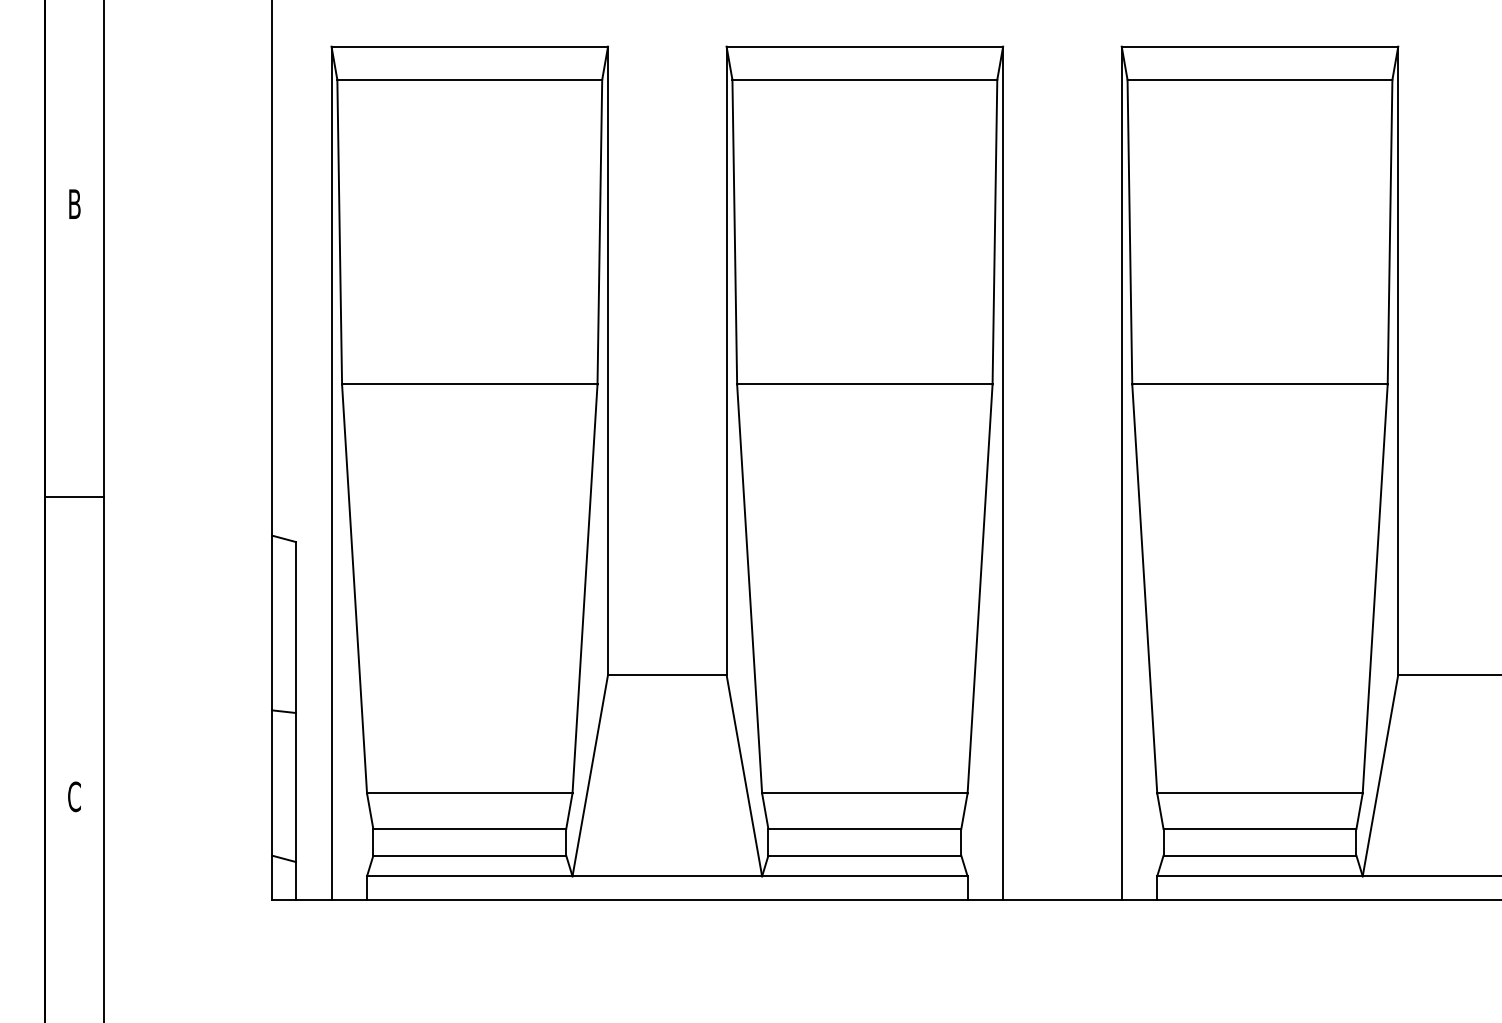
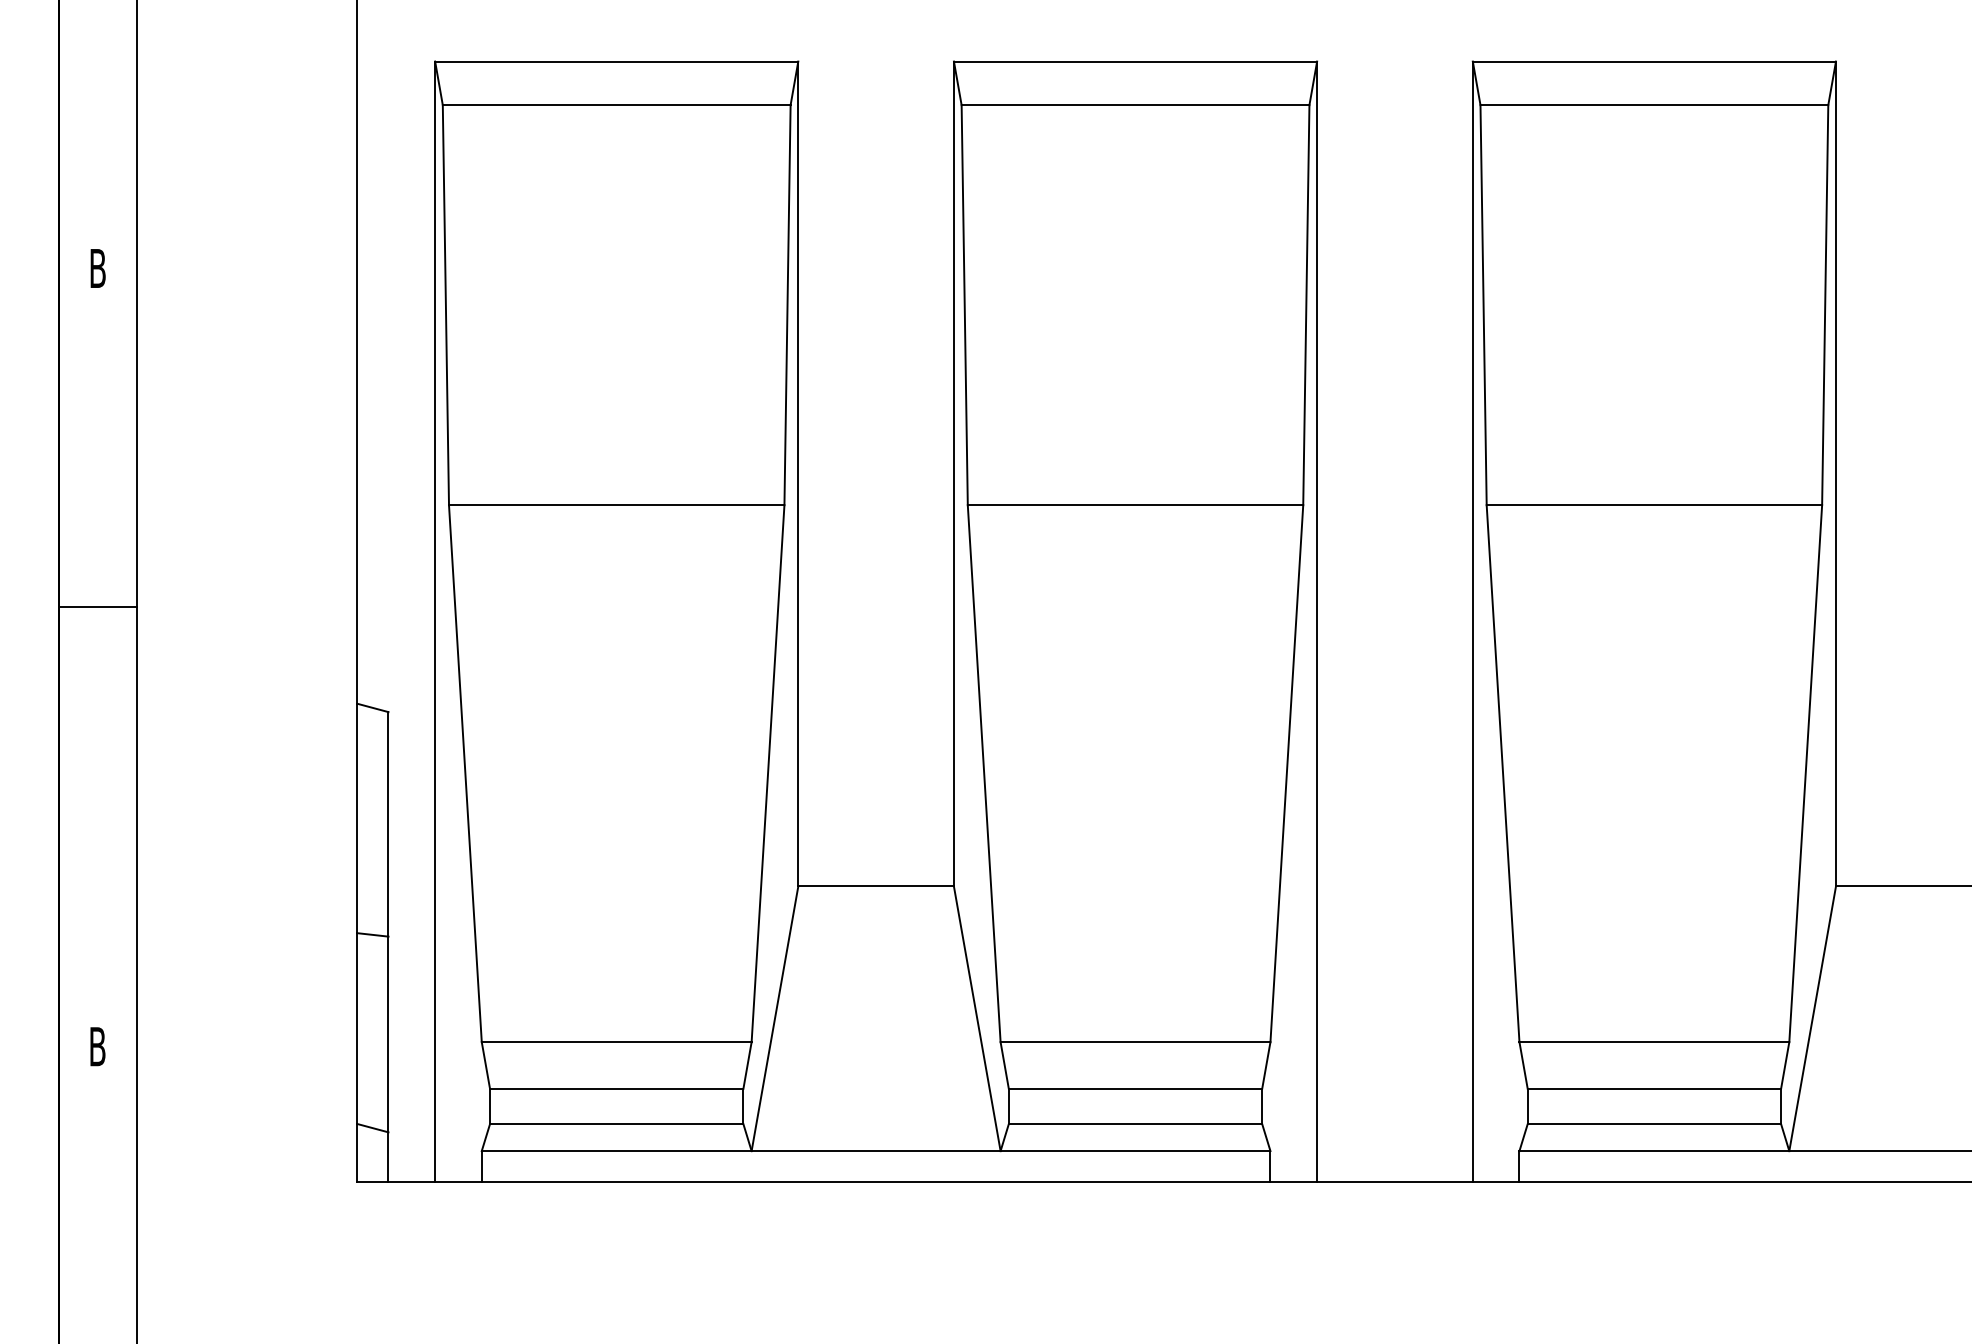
line: (74, 497) -> (97, 607), moved
text: (74, 796) -> (97, 1046), C -> B

